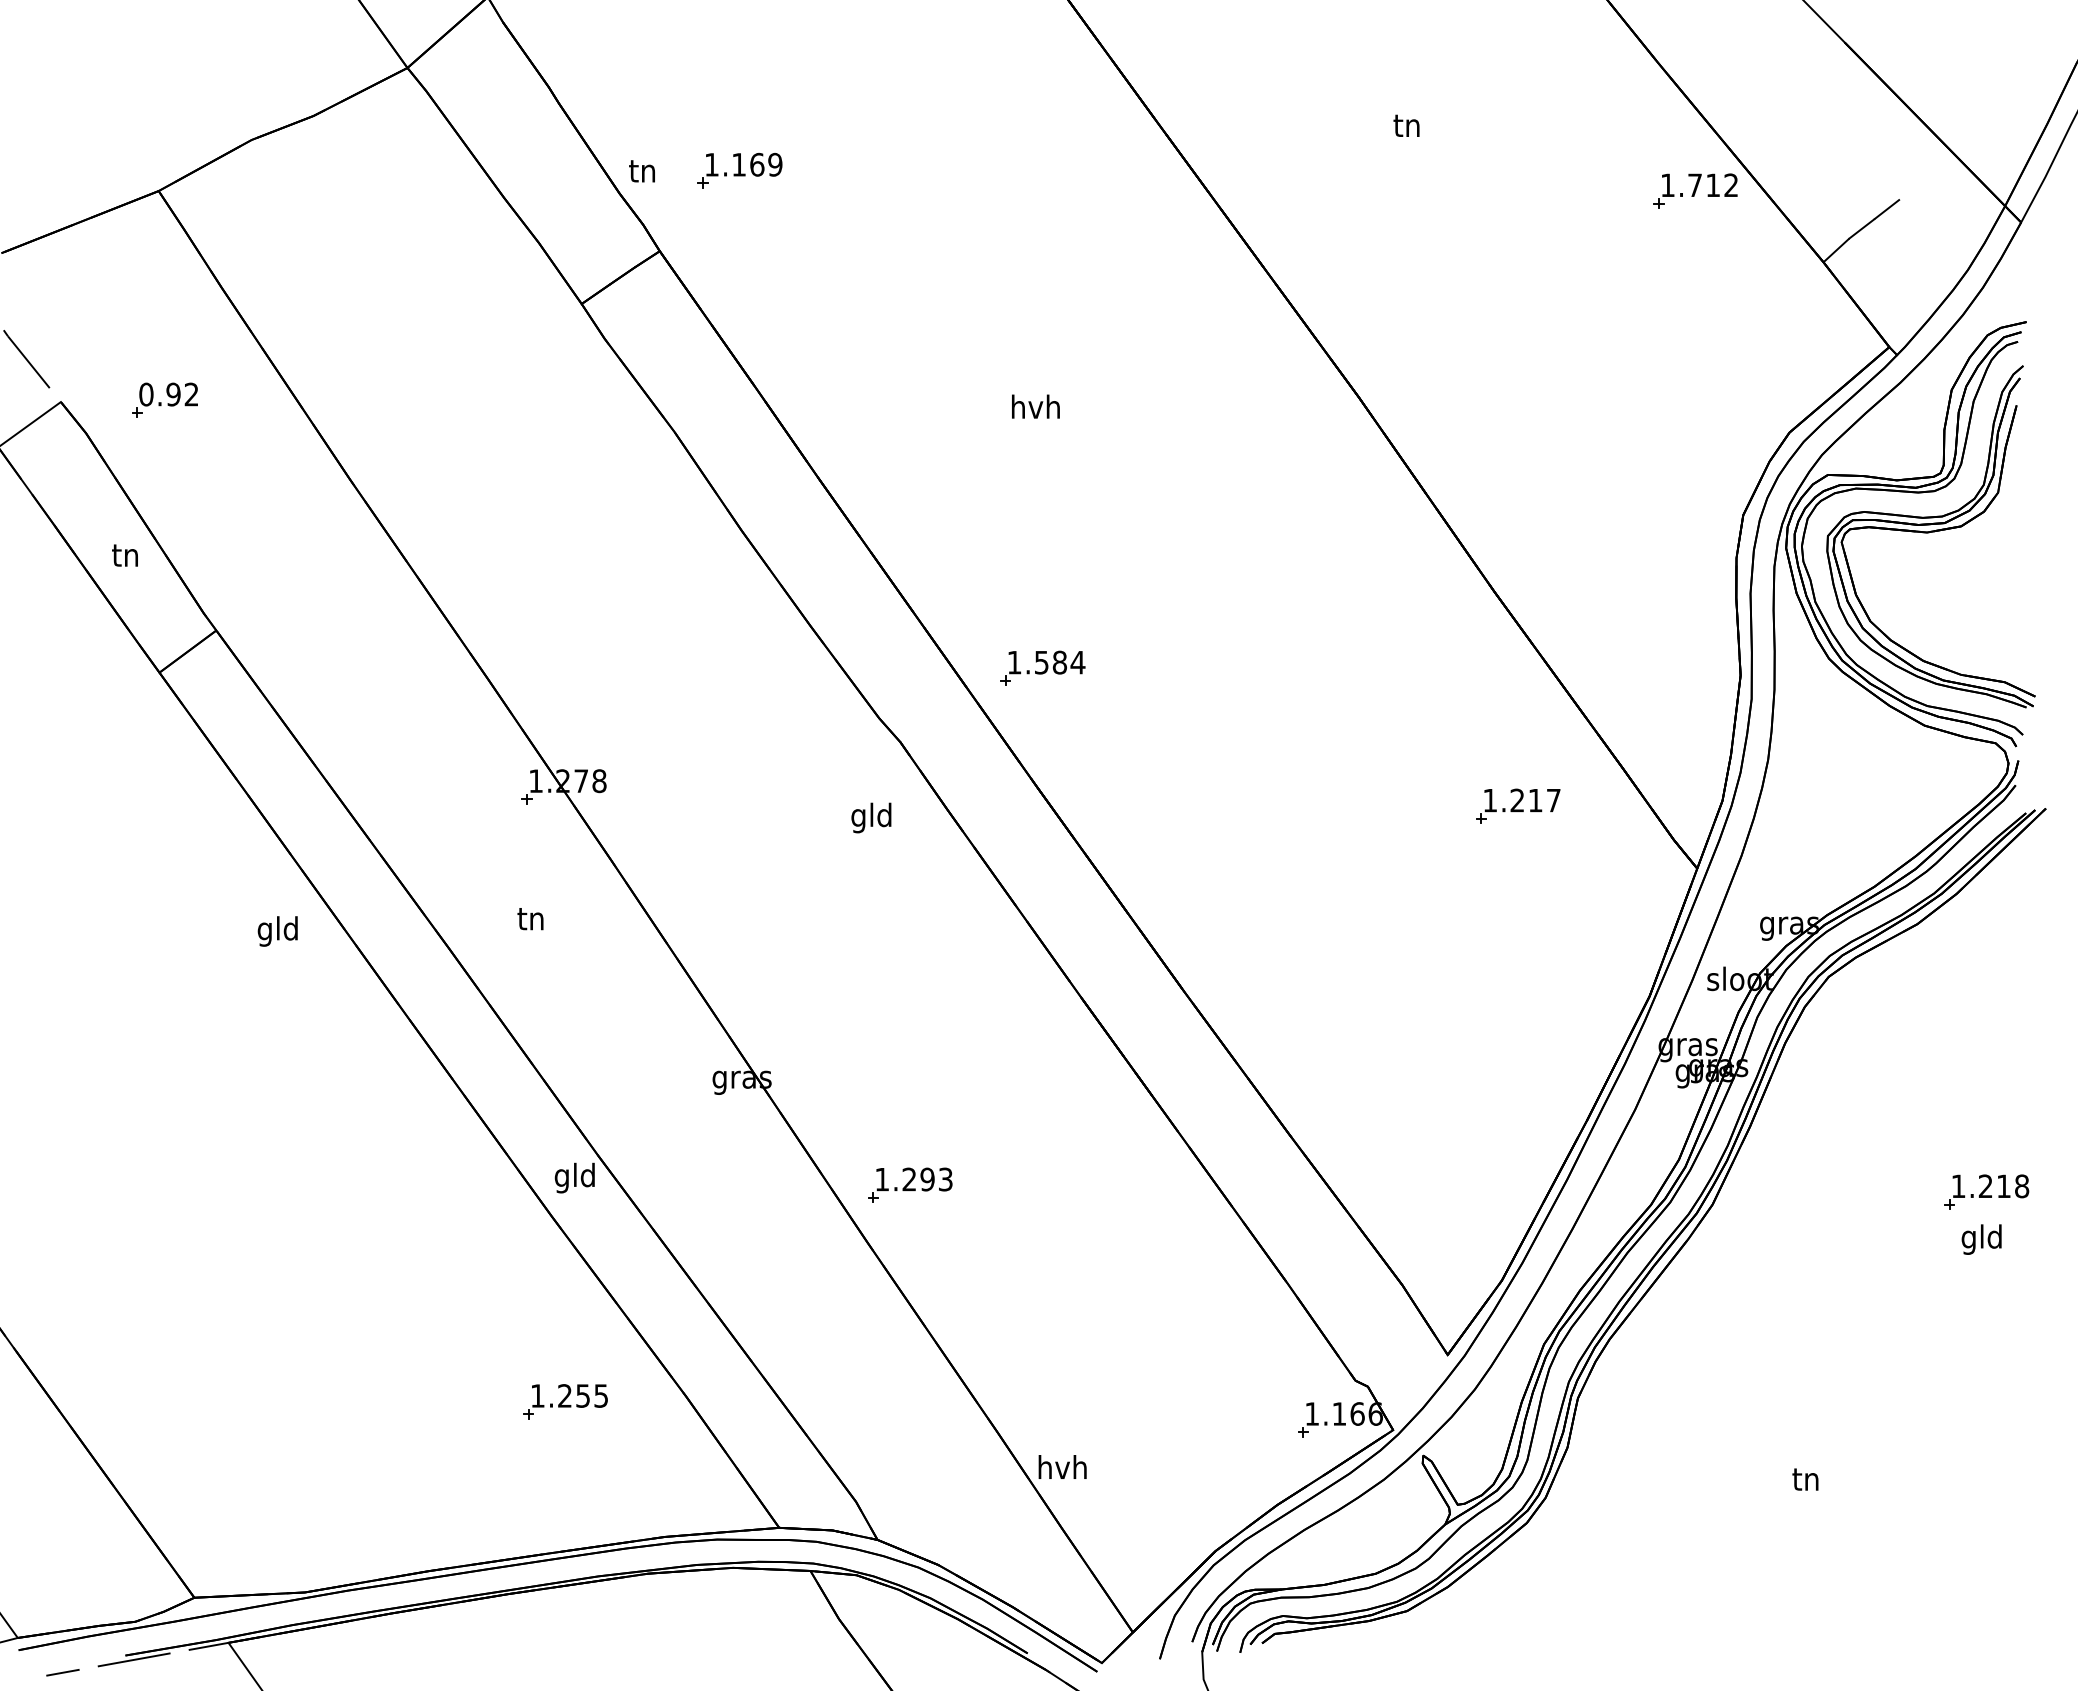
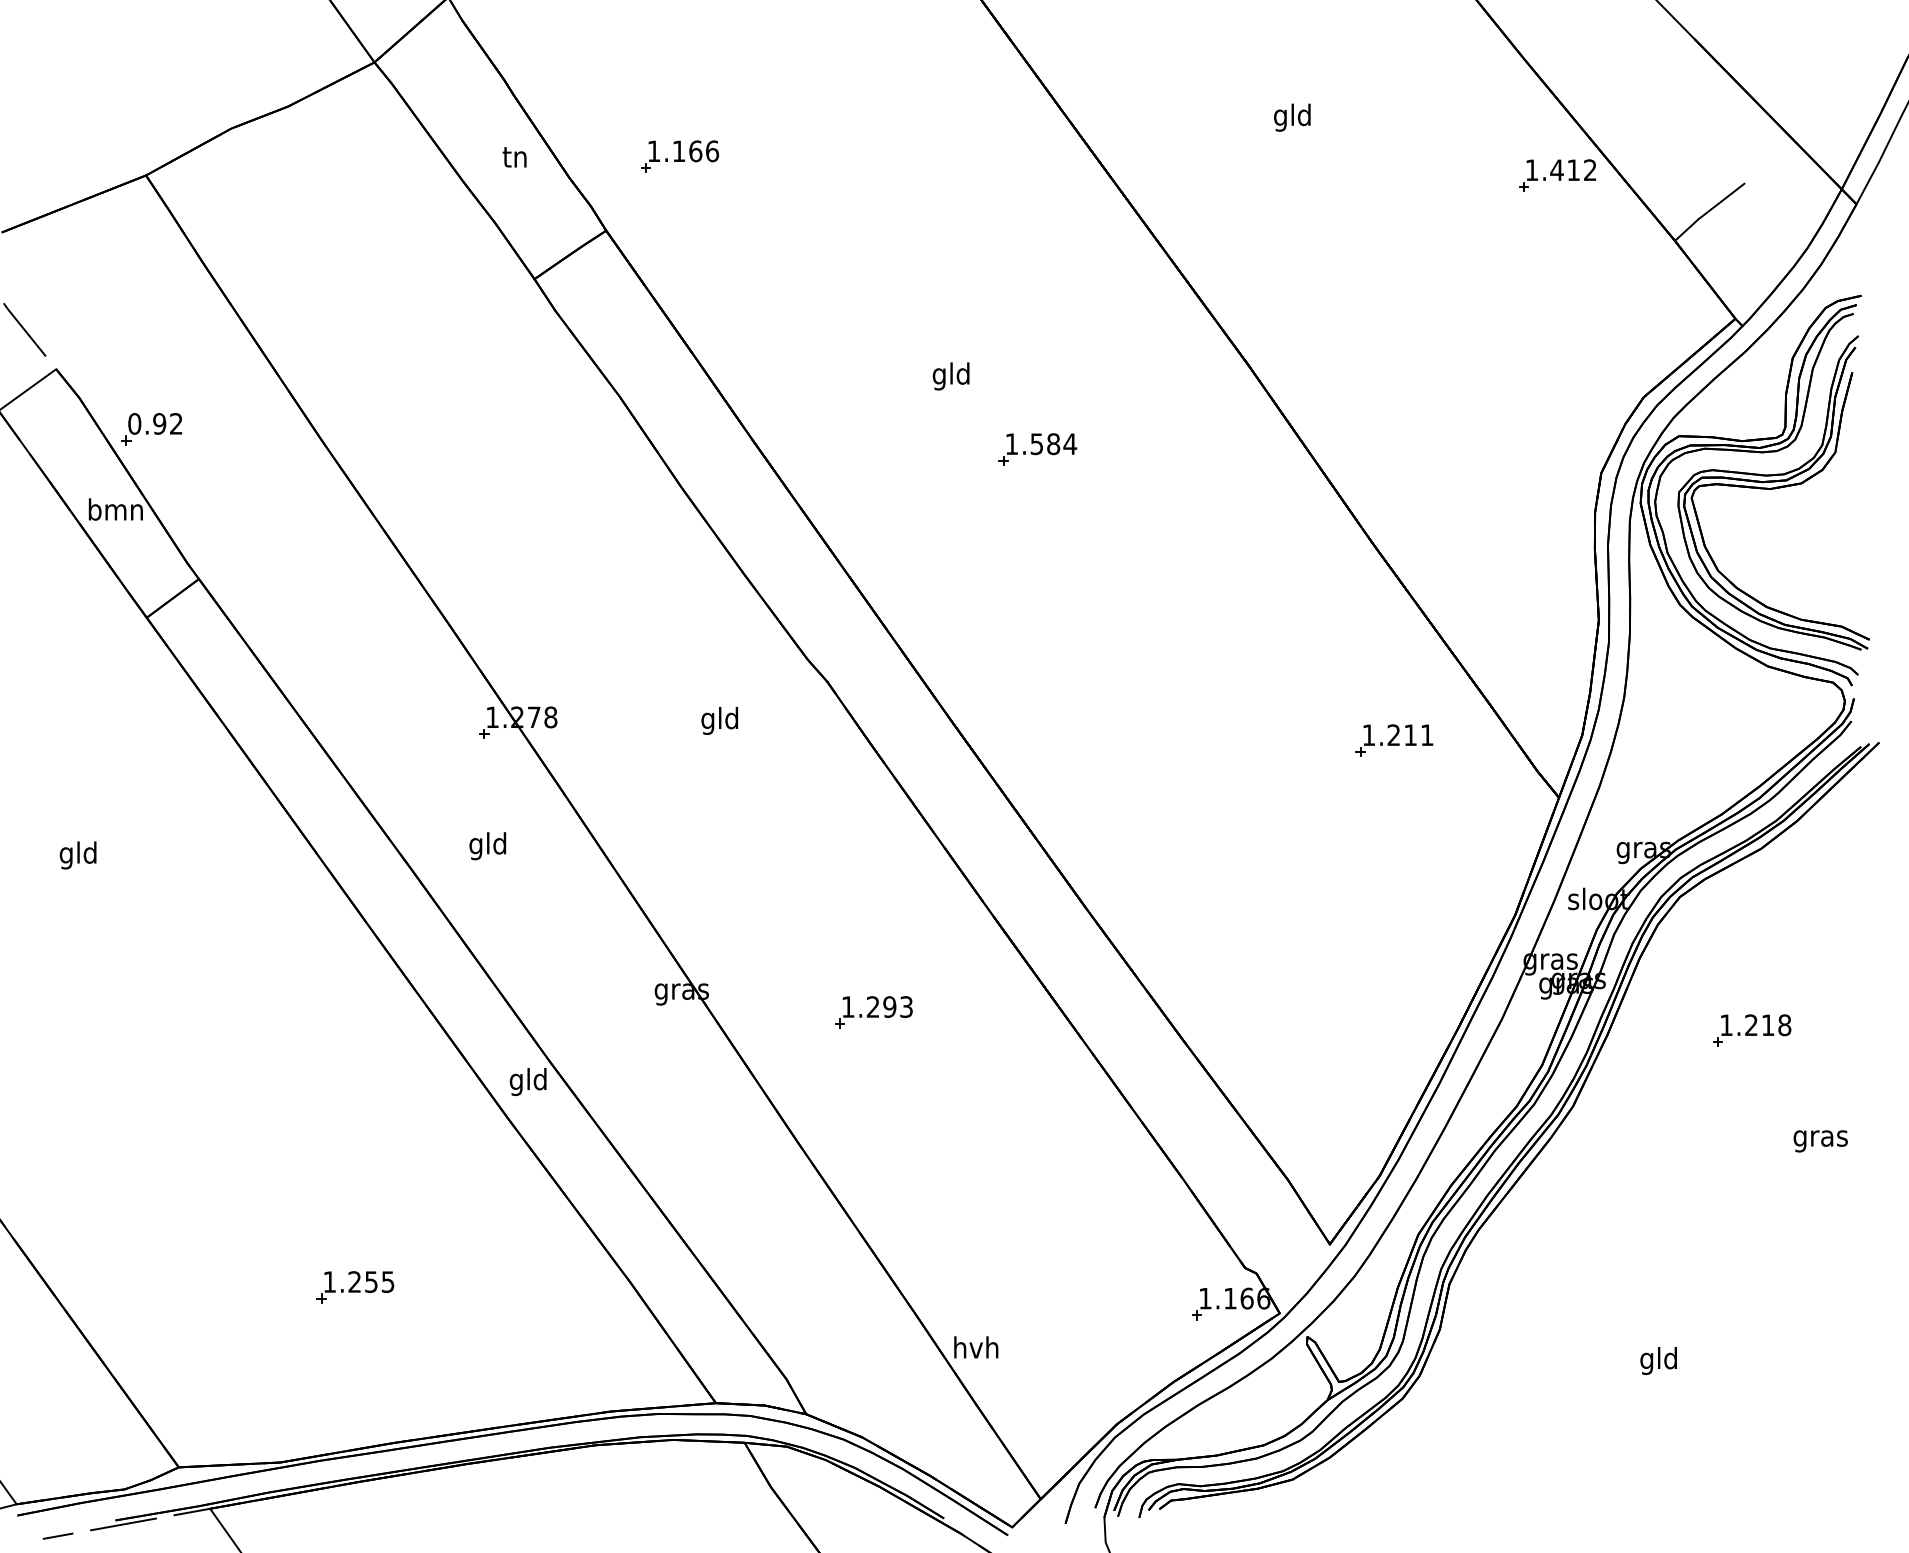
text: (1406, 128) -> (1292, 118), tn -> gld
text: (775, 164) -> (712, 151), 1.169 -> 1.166
text: (641, 171) -> (514, 157), moved
text: (1694, 184) -> (1556, 169), 1.712 -> 1.412
part: (164, 399) -> (151, 428), moved
text: (1035, 409) -> (951, 376), hvh -> gld
text: (125, 554) -> (115, 509), tn -> bmn
part: (1042, 667) -> (1037, 448), moved
text: (1553, 800) -> (1427, 735), 1.217 -> 1.211
text: (871, 817) -> (719, 720), moved
text: (530, 921) -> (487, 846), tn -> gld
text: (277, 931) -> (77, 855), moved
part: (910, 1184) -> (874, 1011), moved
part: (1986, 1191) -> (1752, 1029), moved
text: (1981, 1239) -> (1820, 1138), gld -> gras
part: (565, 1401) -> (355, 1287), moved
text: (1805, 1481) -> (1658, 1360), tn -> gld

